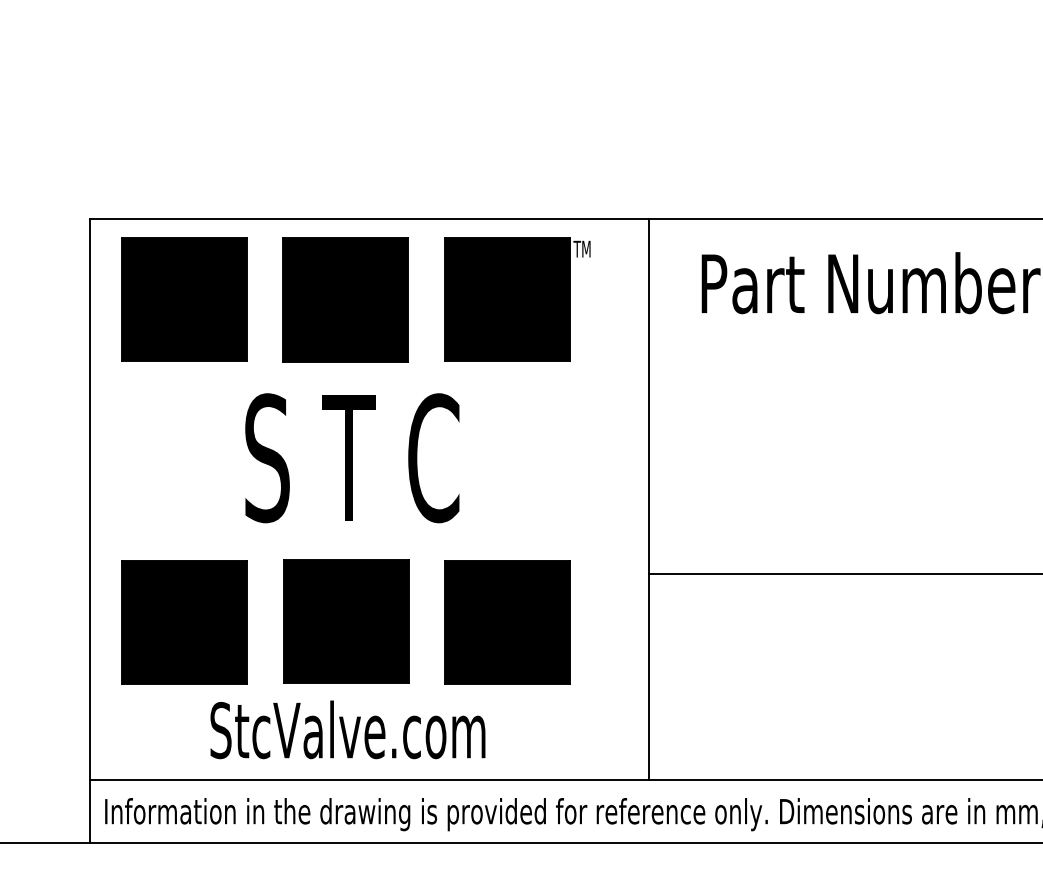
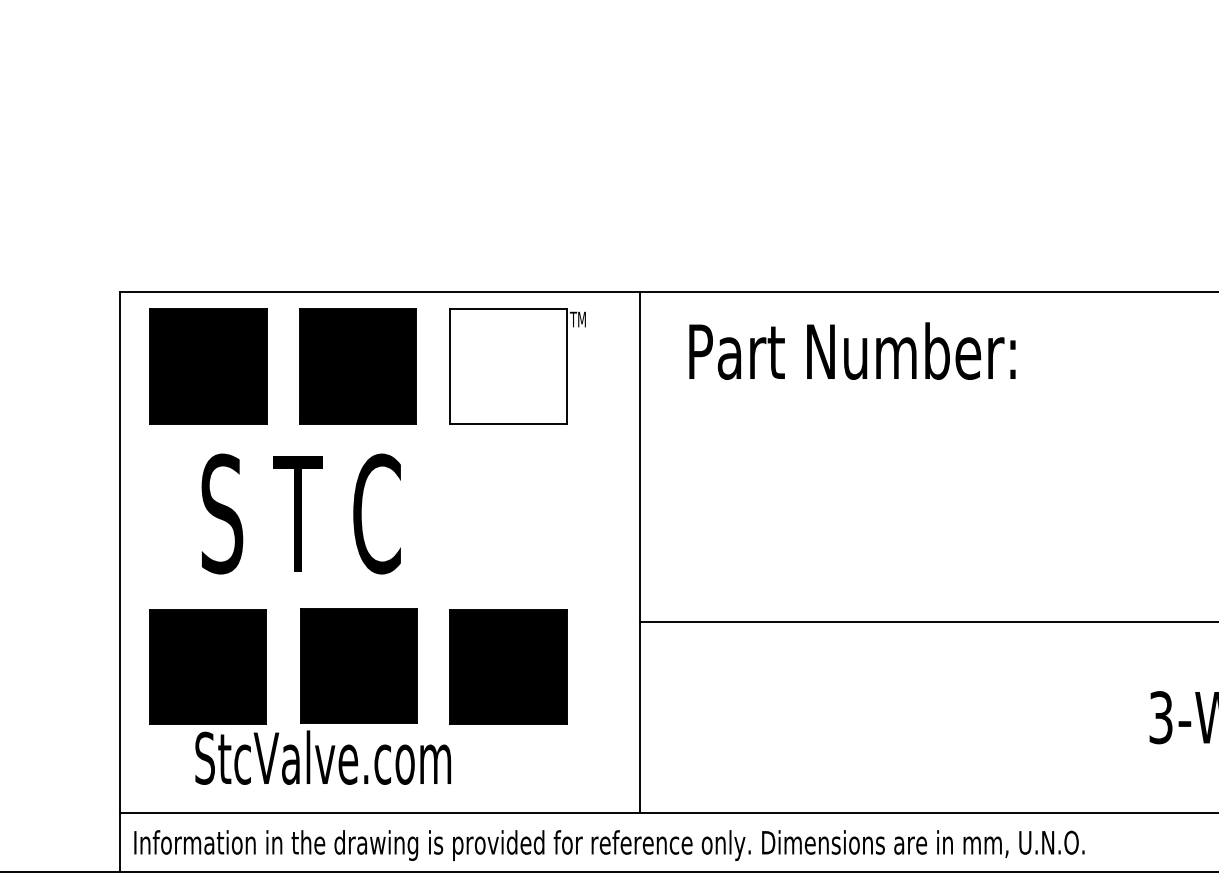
fill: (507, 299) -> (508, 366), removed
text: (351, 457) -> (300, 513), moved
text: (347, 729) -> (322, 757), moved

